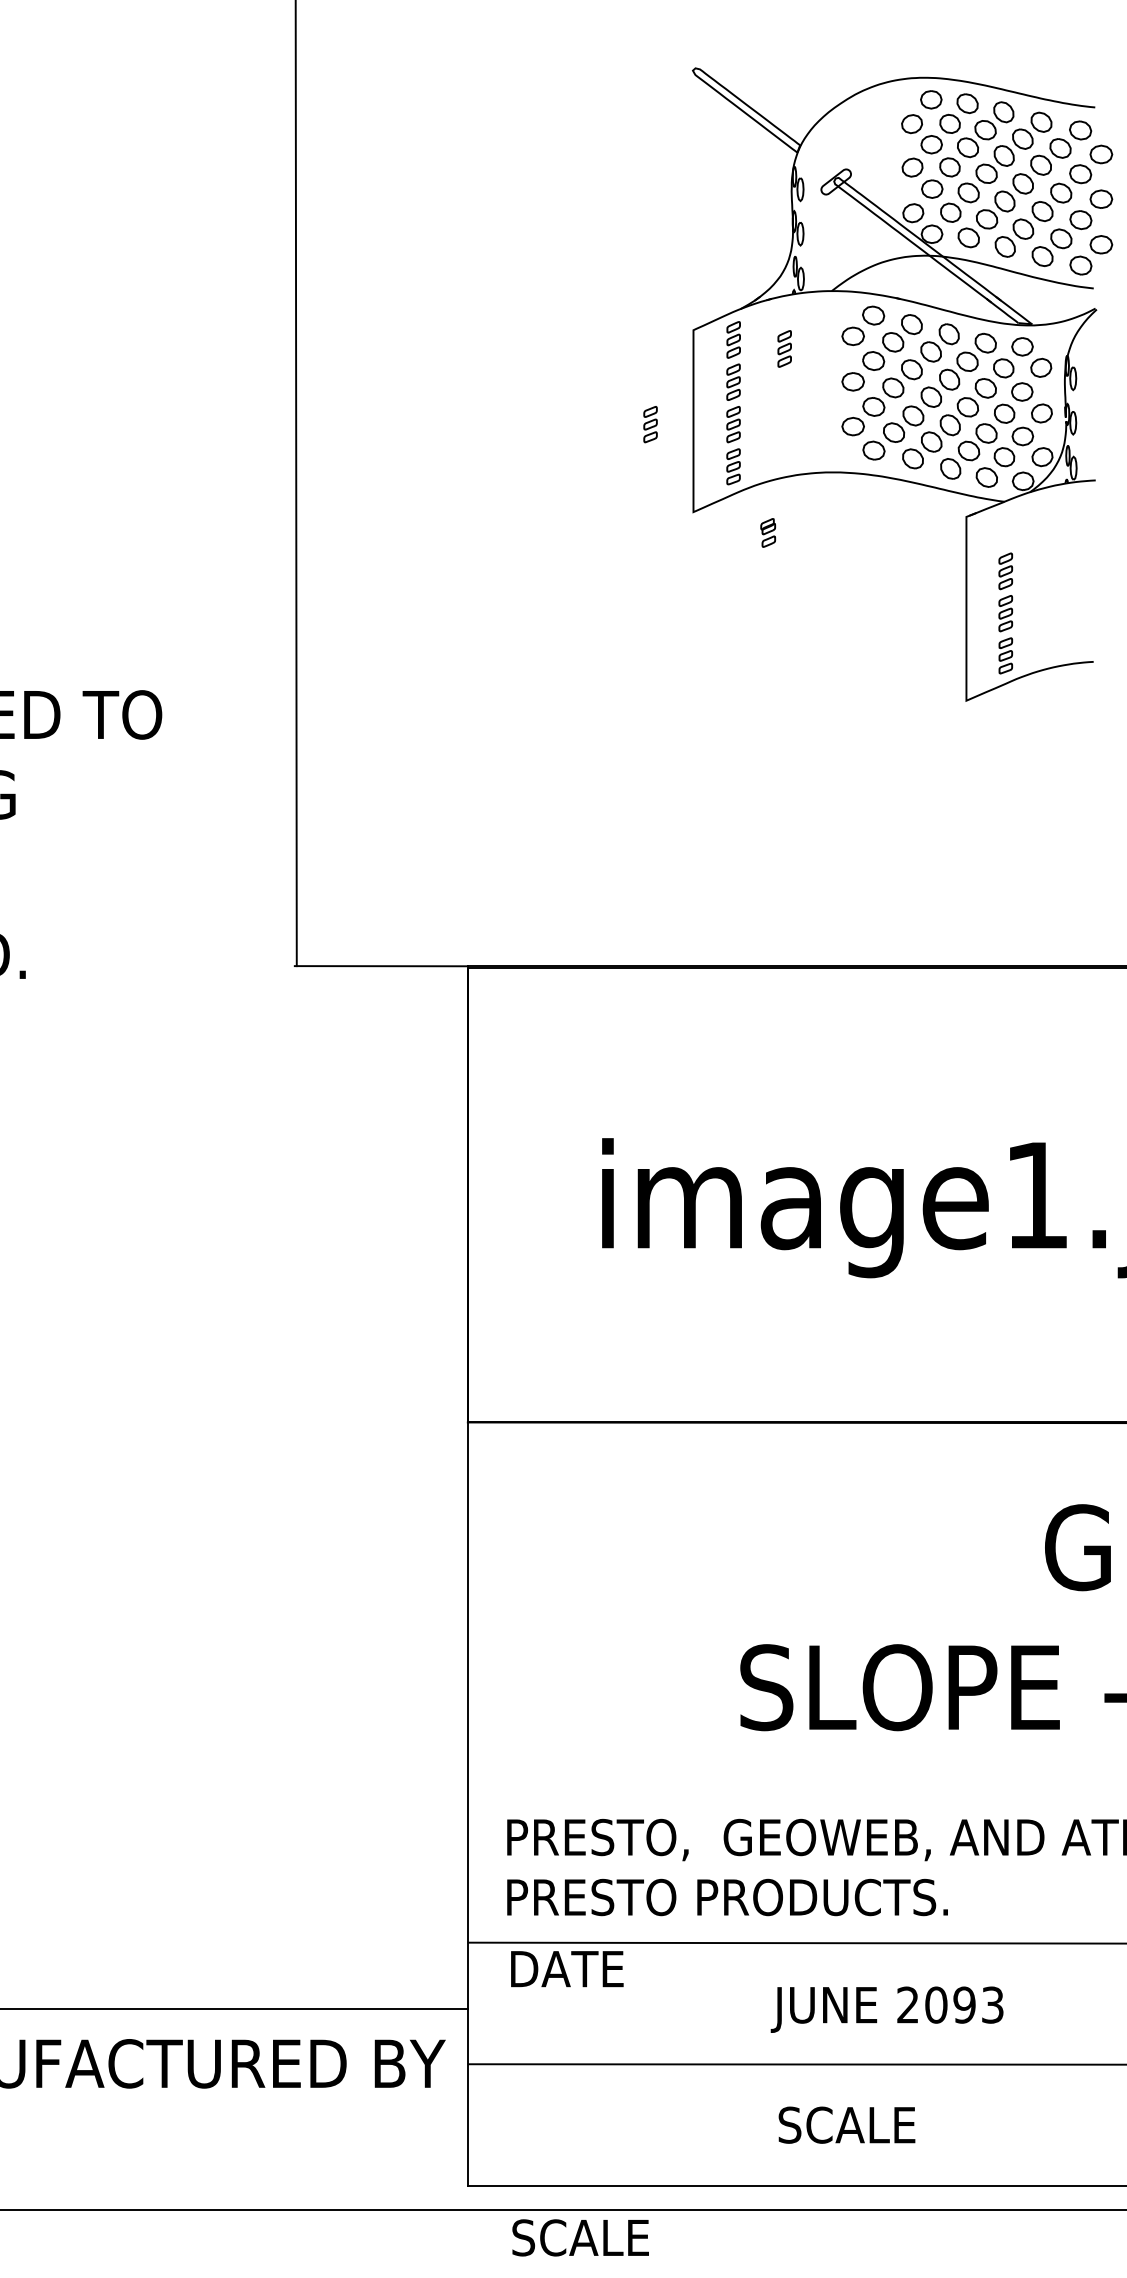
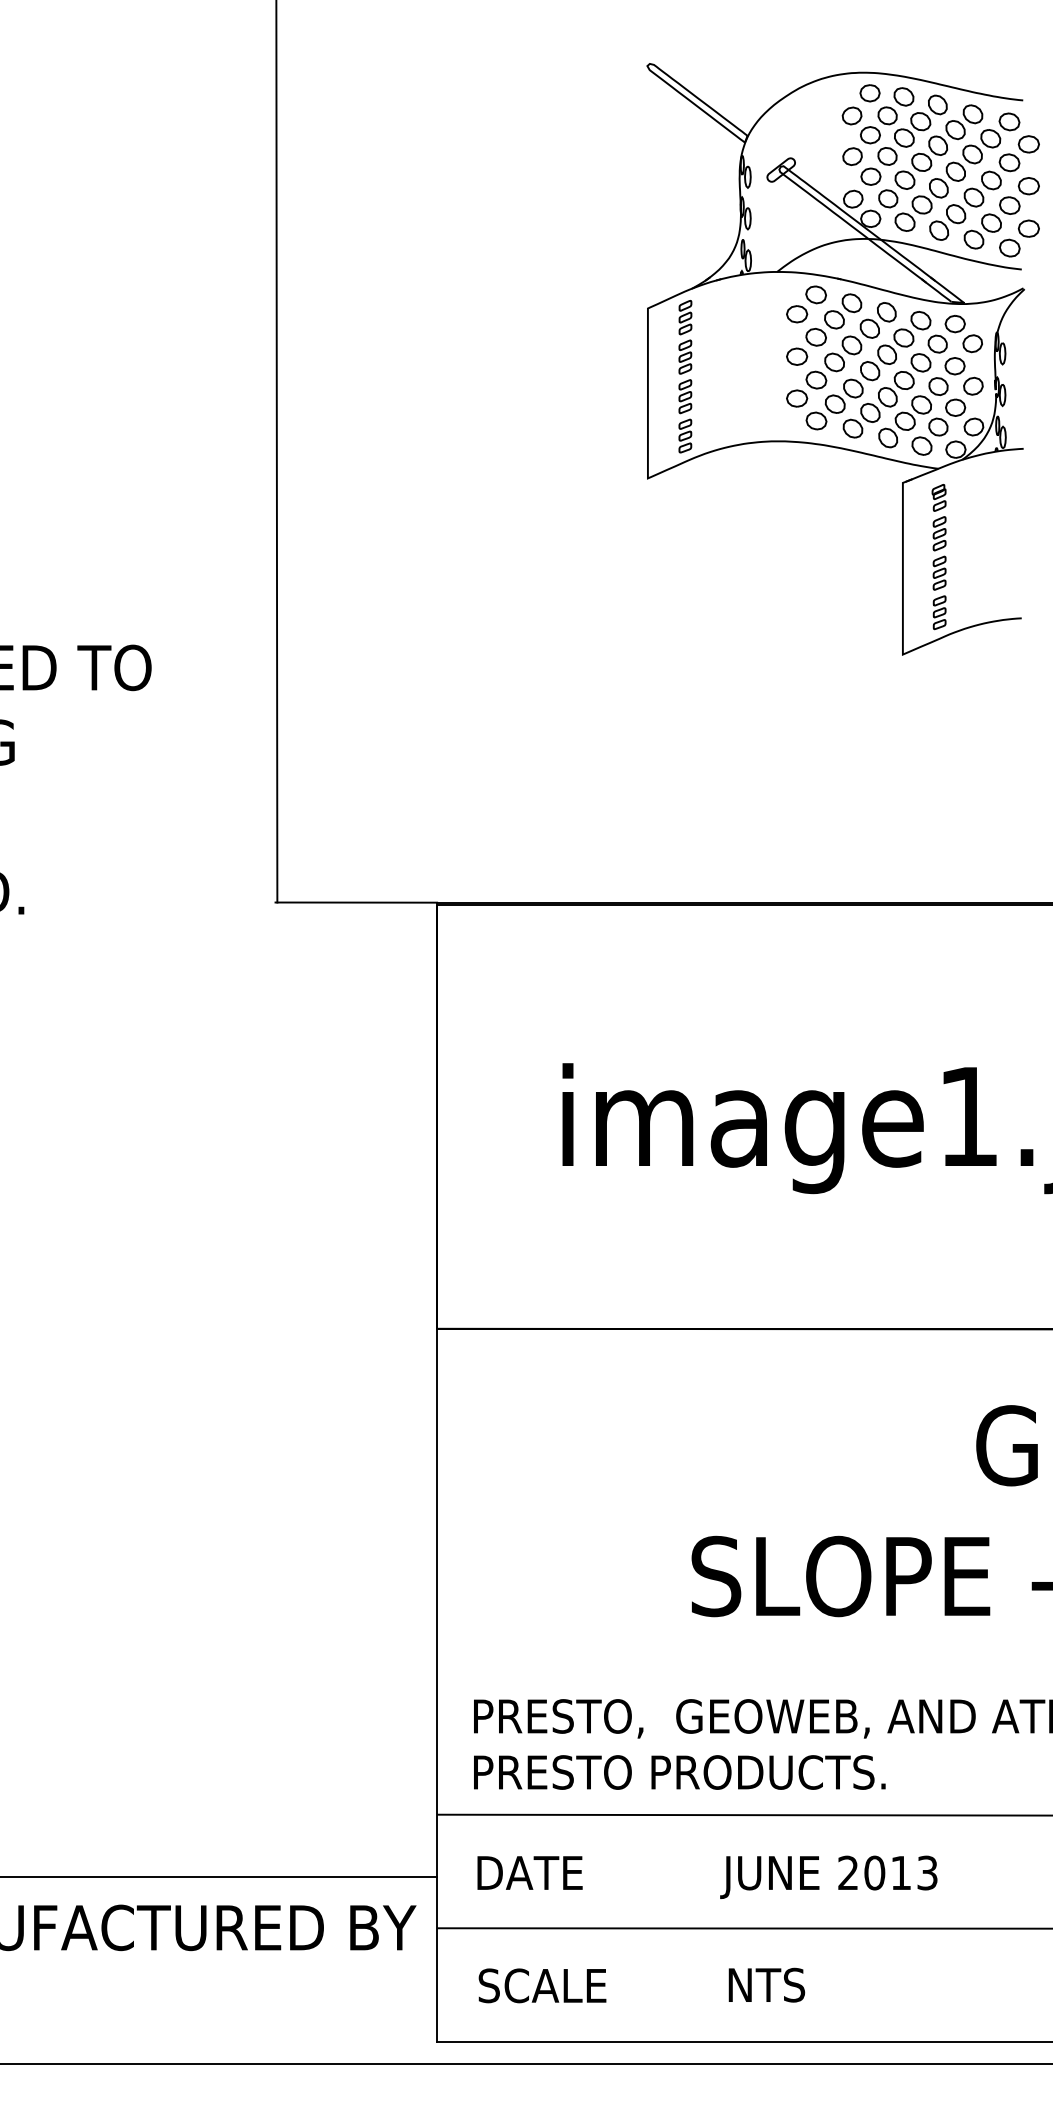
part: (784, 348) -> (732, 325), removed
part: (650, 424) -> (607, 396), removed
part: (768, 532) -> (939, 497), moved
text: (567, 1969) -> (530, 1873), moved
text: (964, 2004) -> (901, 1872), 2093 -> 2013
text: (846, 2124) -> (790, 1984), SCALE -> NTS
text: (580, 2237) -> (542, 1985), moved

